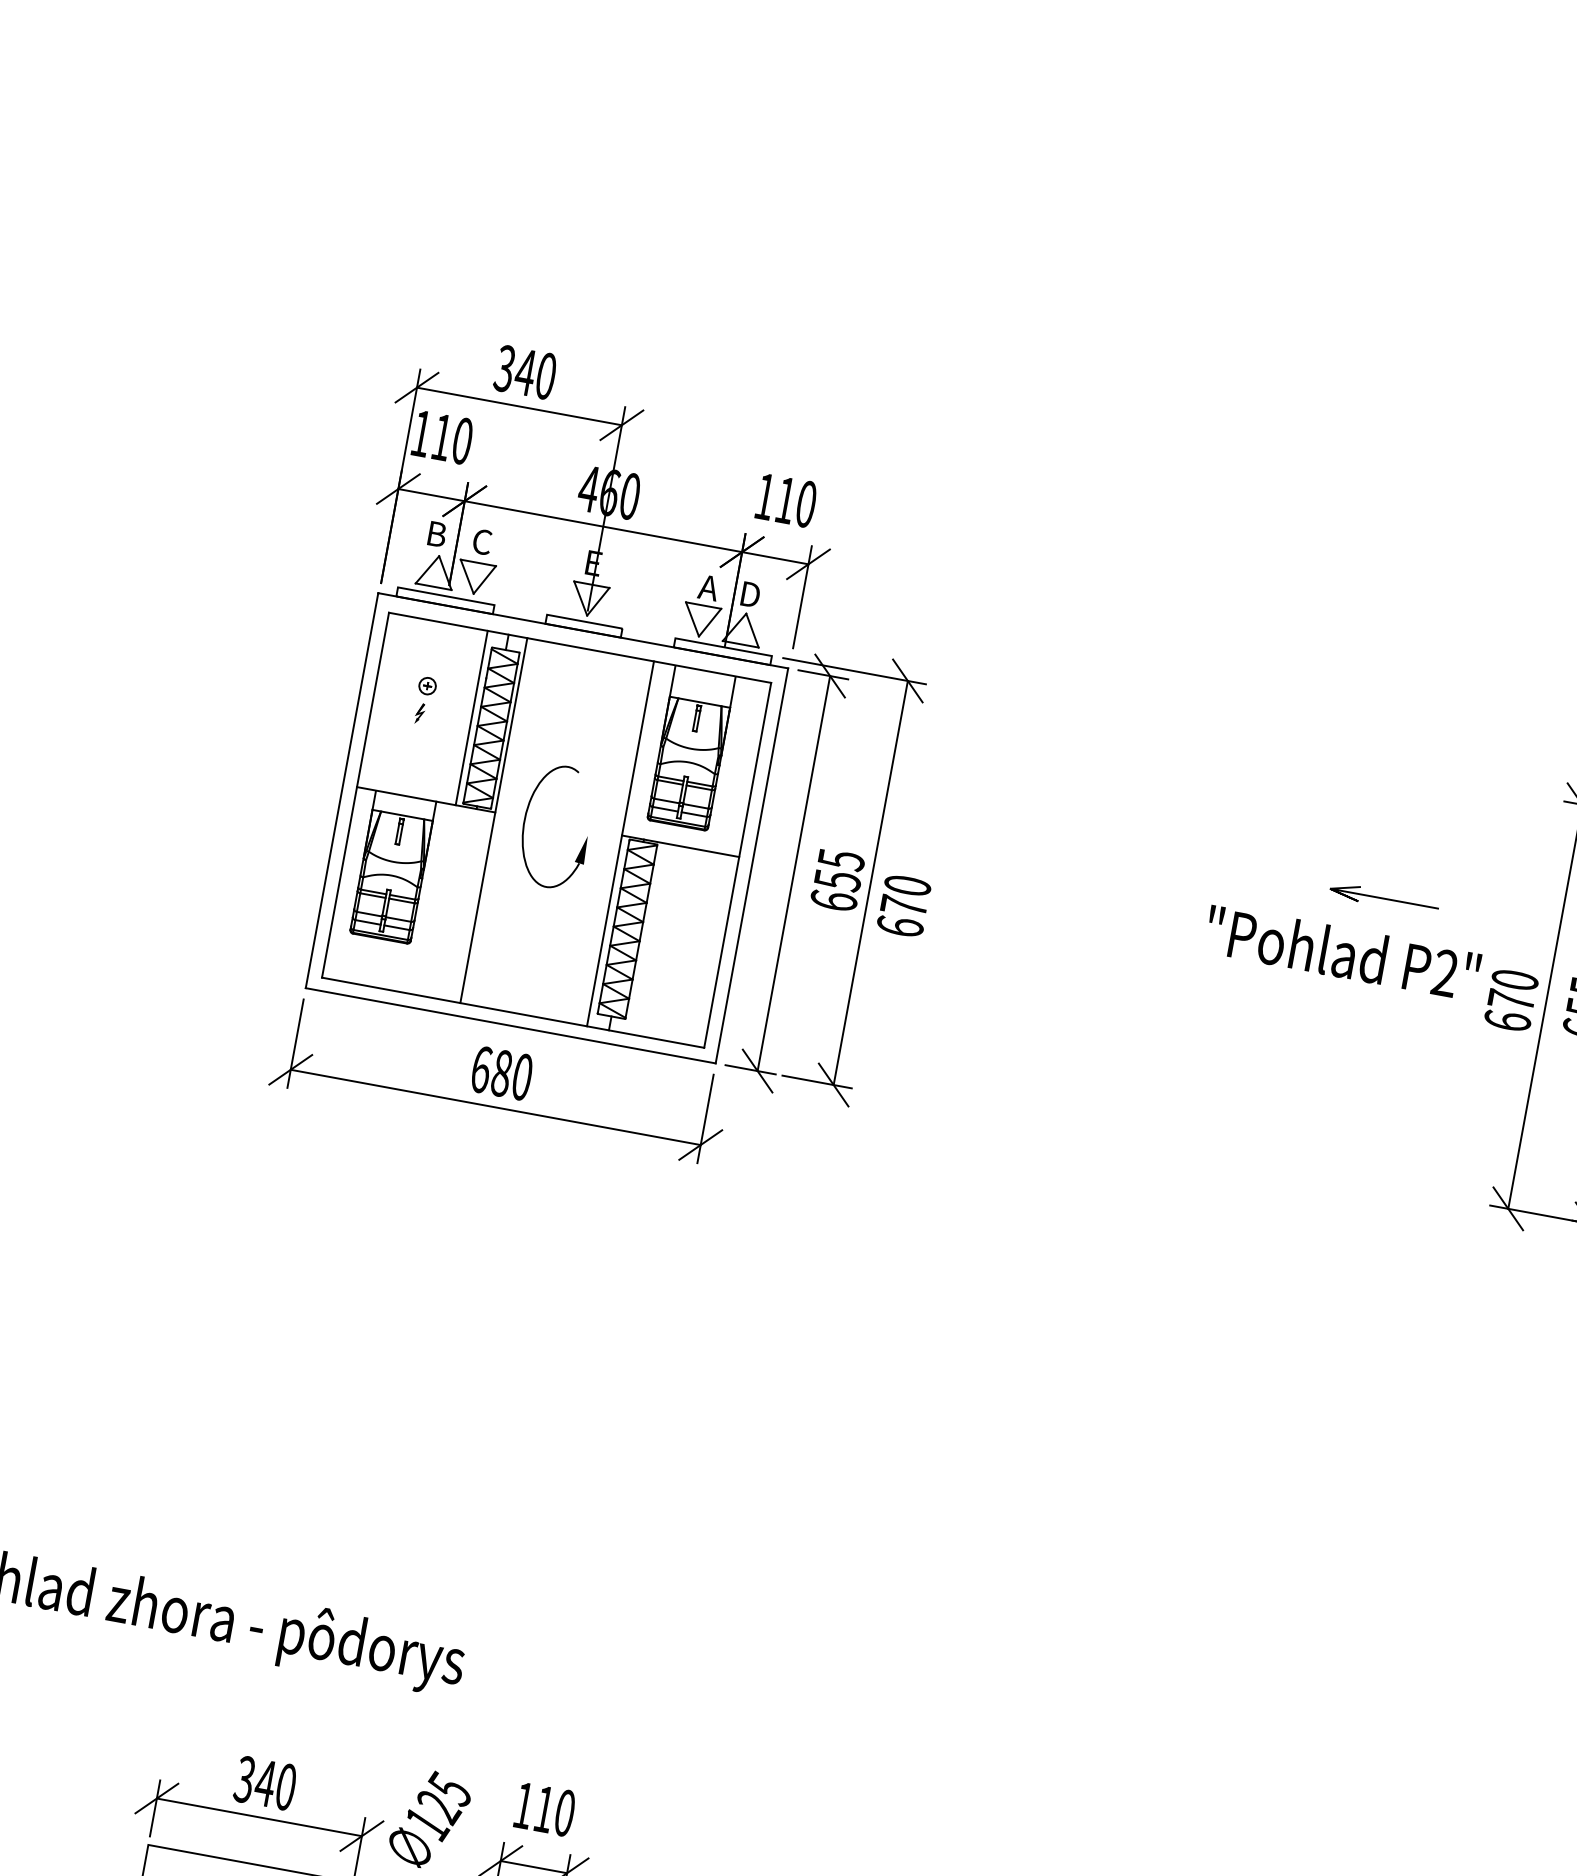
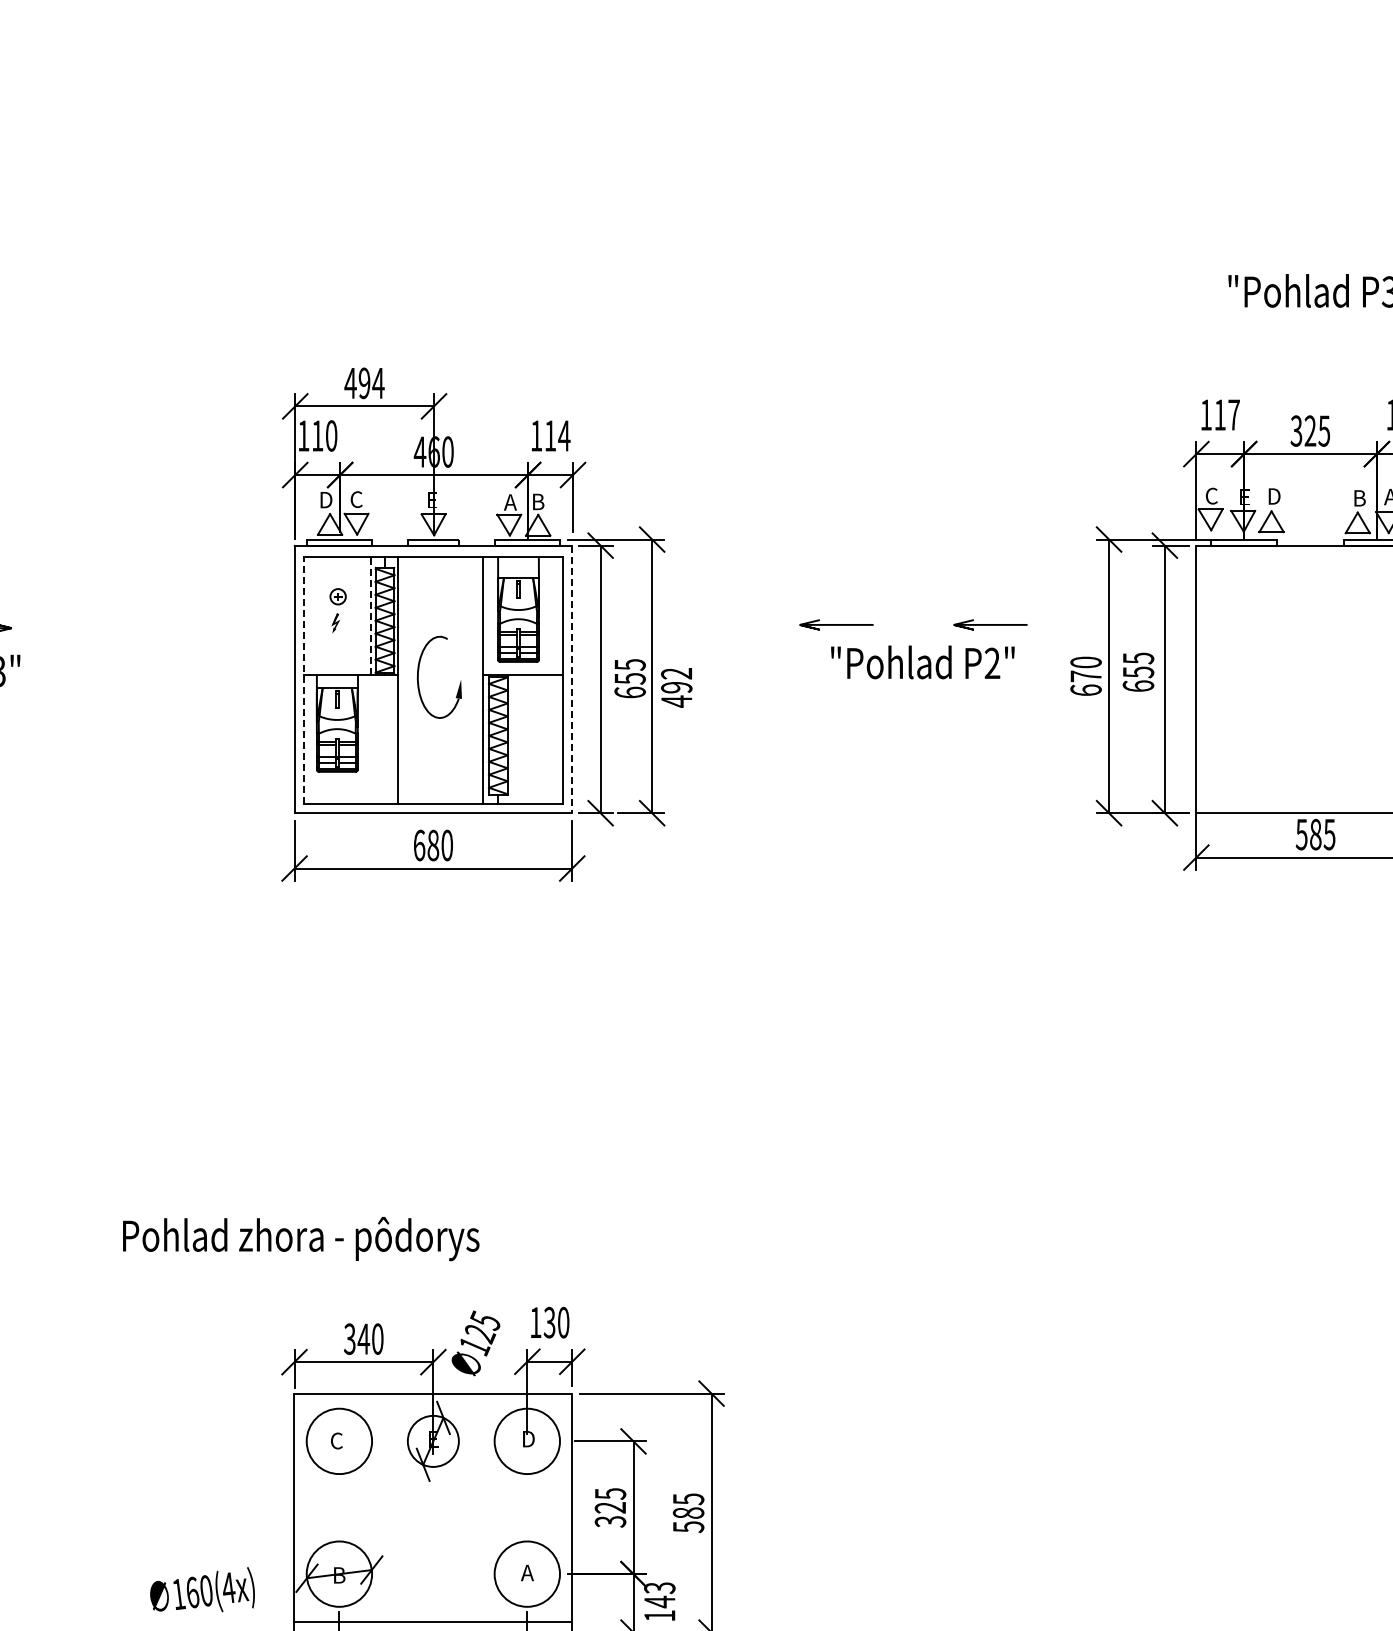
text: (525, 372) -> (364, 383), 340 -> 494
text: (806, 503) -> (564, 435), 110 -> 114
text: (439, 535) -> (327, 500), B -> D
text: (751, 594) -> (539, 501), D -> B
part: (424, 700) -> (337, 610), size x1.4
line: (471, 716) -> (370, 615), solid -> dashed
line: (354, 794) -> (303, 680), solid -> dashed
line: (1156, 856) -> (836, 624), added
line: (752, 866) -> (572, 679), solid -> dashed
text: (903, 905) -> (676, 687), 670 -> 492
text: (1342, 952) -> (922, 662), moved
text: (544, 1809) -> (549, 1322), 110 -> 130

